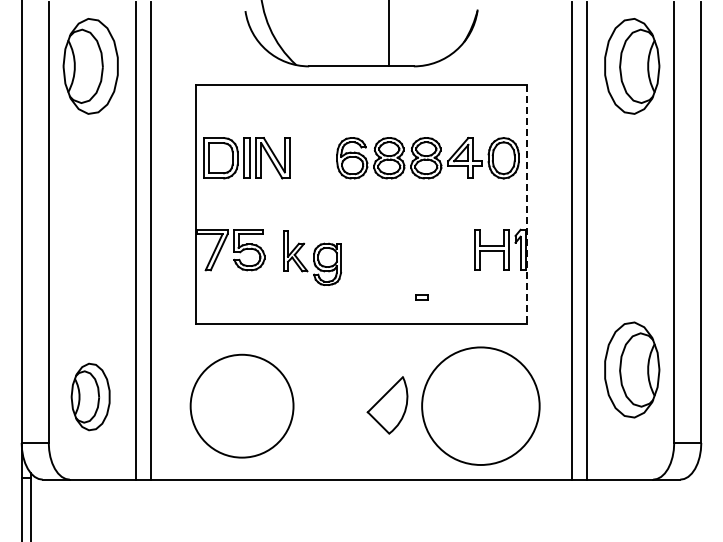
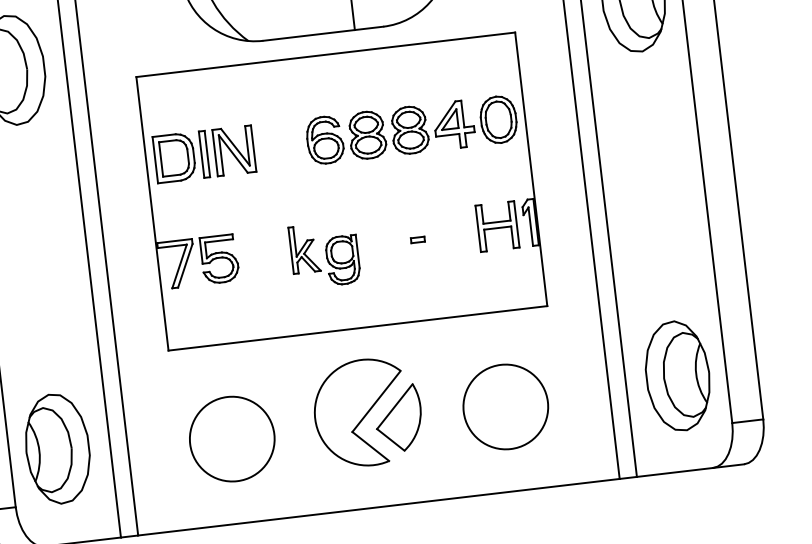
line: (526, 204) -> (530, 169), dashed -> solid
part: (312, 257) -> (324, 254), moved
part: (421, 297) -> (417, 240), moved
part: (632, 369) -> (678, 375), moved
part: (90, 396) -> (57, 448), size x1.43
part: (354, 396) -> (359, 412), added
circle: (241, 405) -> (231, 438), size x0.71
circle: (480, 405) -> (505, 406), size x0.62

